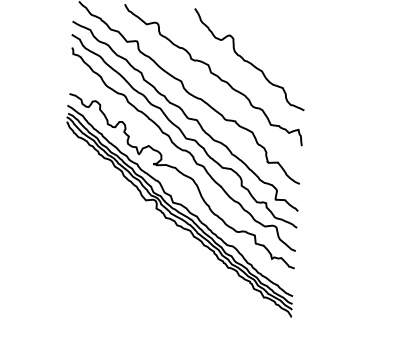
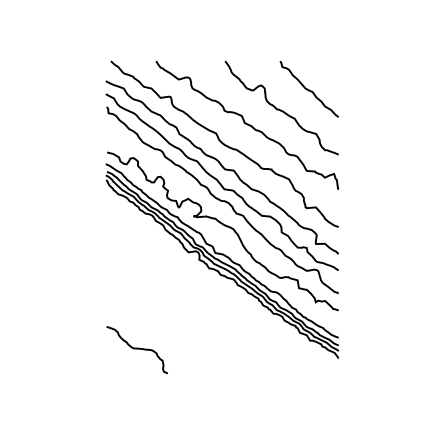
curve: (277, 42) -> (308, 89), added
curve: (87, 295) -> (136, 349), added

